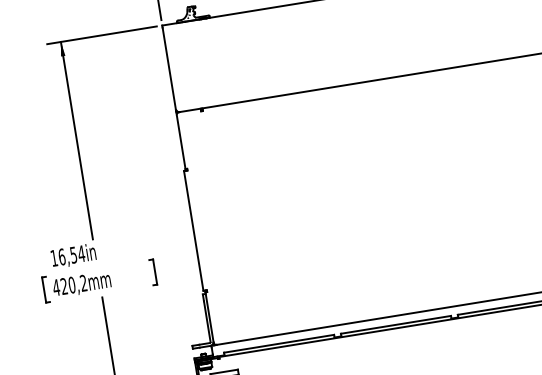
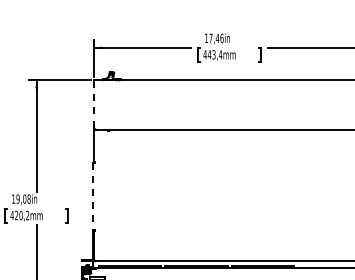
line: (169, 68) -> (94, 104), solid -> dashed
line: (194, 230) -> (93, 196), solid -> dashed
text: (71, 254) -> (23, 198), 16,54in -> 19,08in

